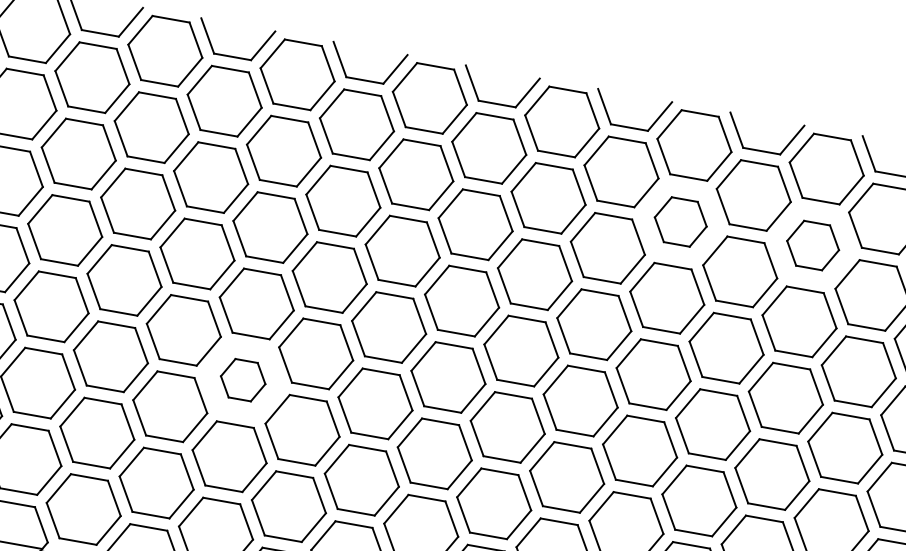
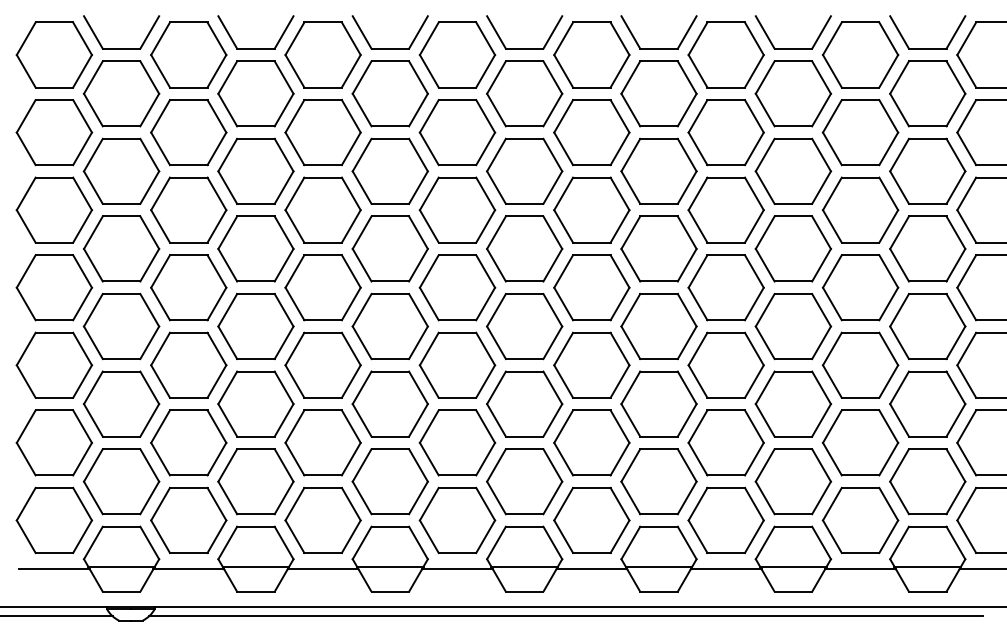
part: (680, 221) -> (725, 132), size x1.43
part: (813, 245) -> (860, 132), size x1.43
part: (242, 379) -> (322, 364), size x1.67

